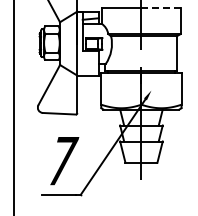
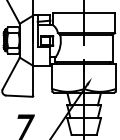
line: (160, 8) -> (99, 12), dashed -> solid

